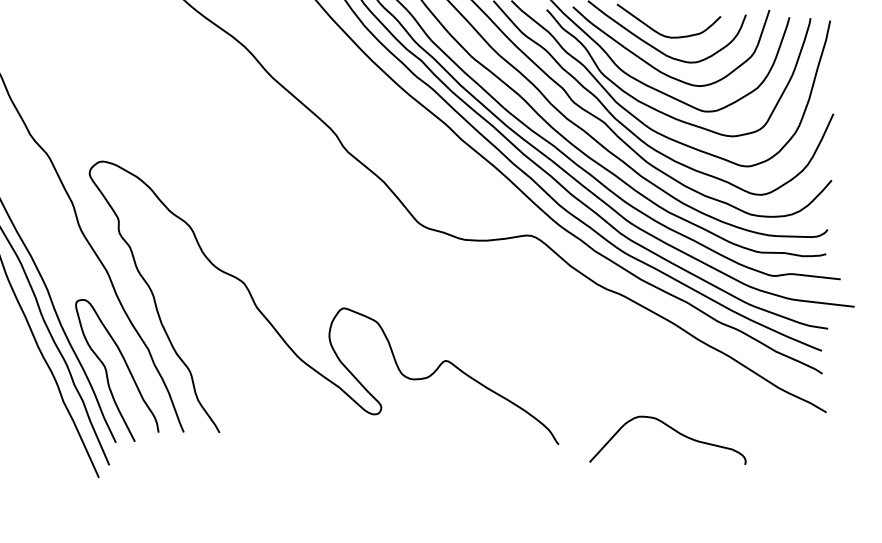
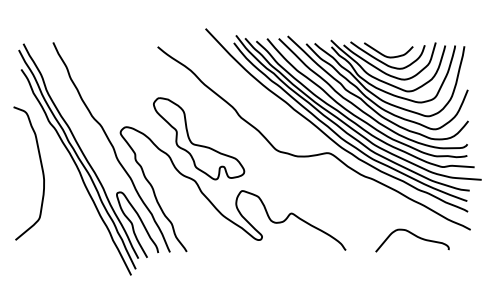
part: (257, 192) -> (199, 138), added
curve: (673, 432) -> (414, 236), moved

